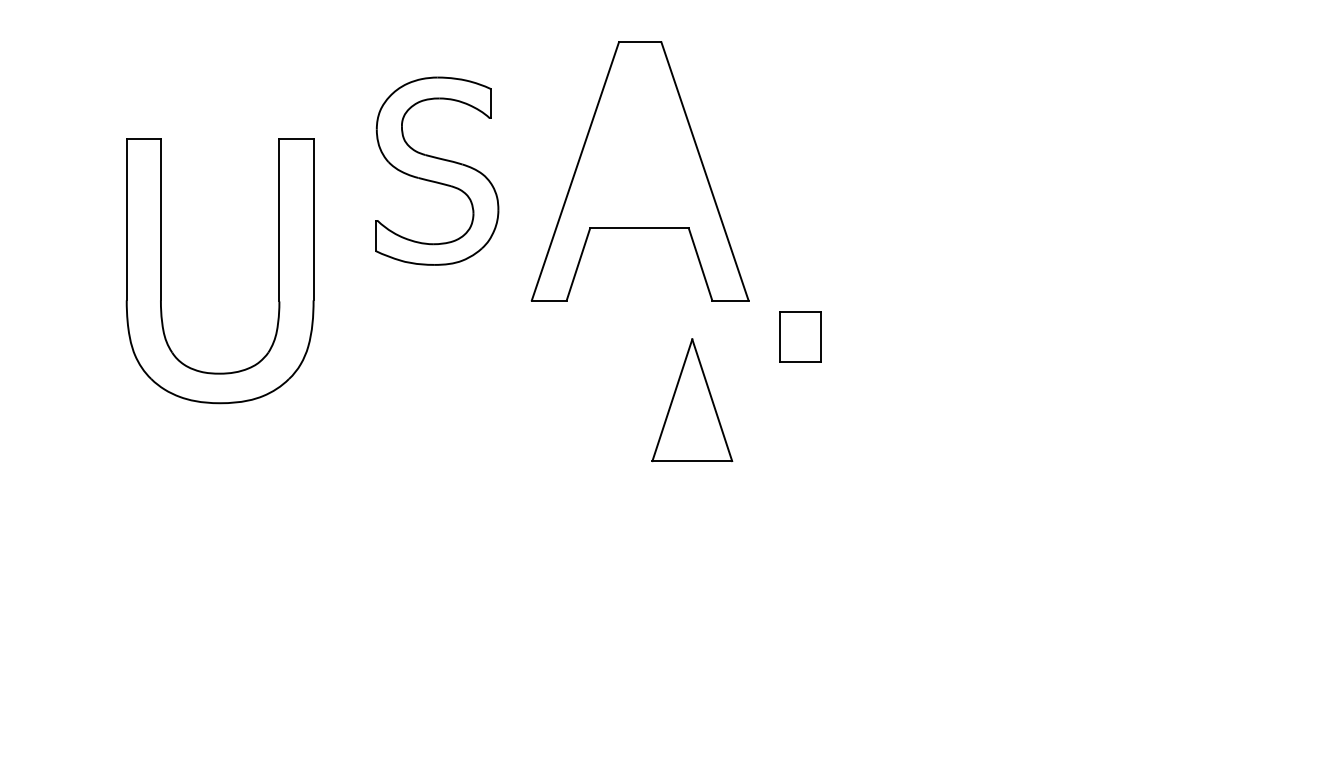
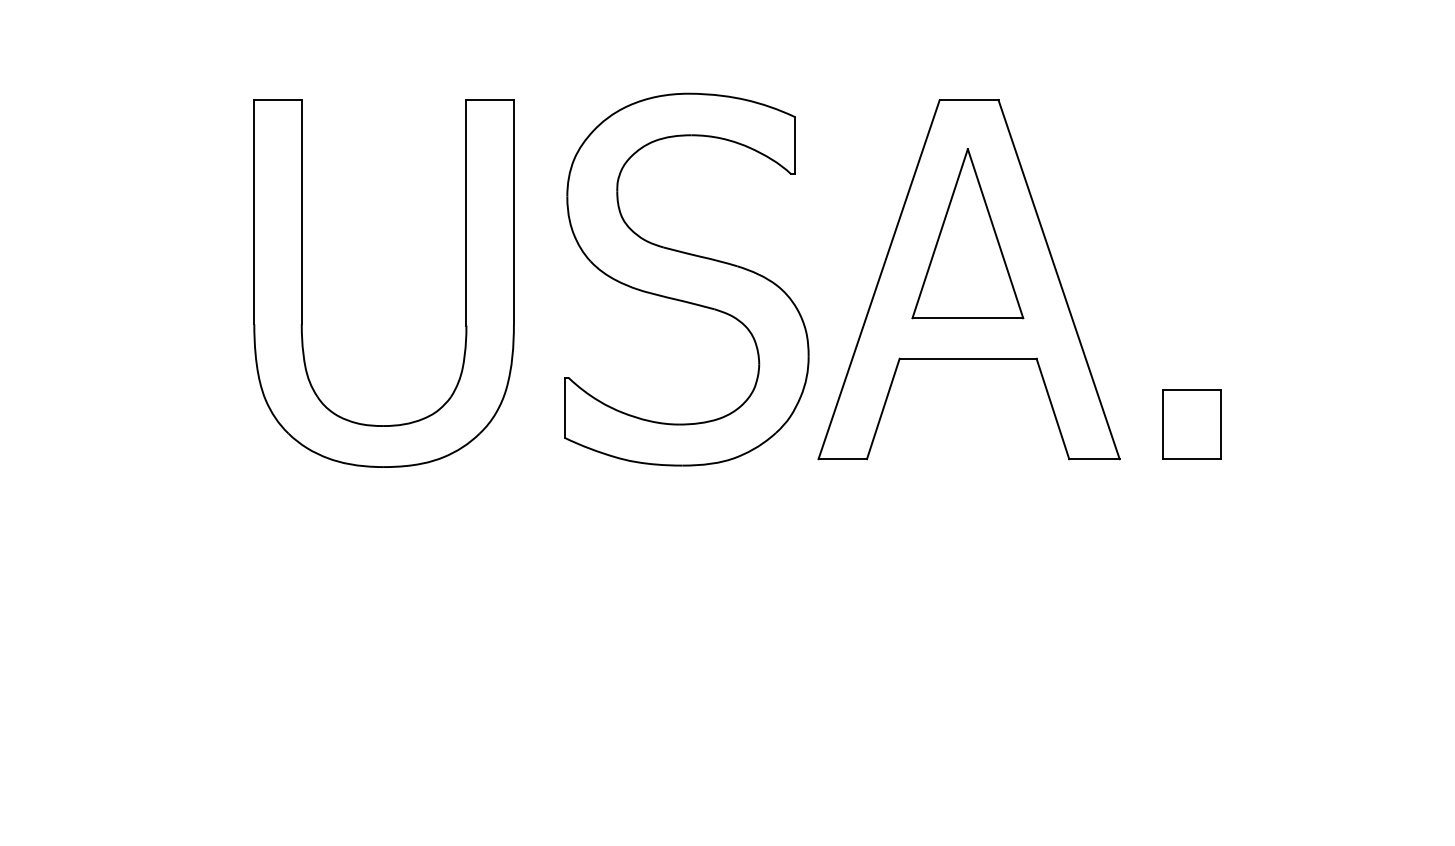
part: (436, 170) -> (686, 278), size x1.43
part: (161, 271) -> (302, 284), moved
part: (800, 336) -> (1191, 424), moved
part: (692, 400) -> (968, 234), moved

